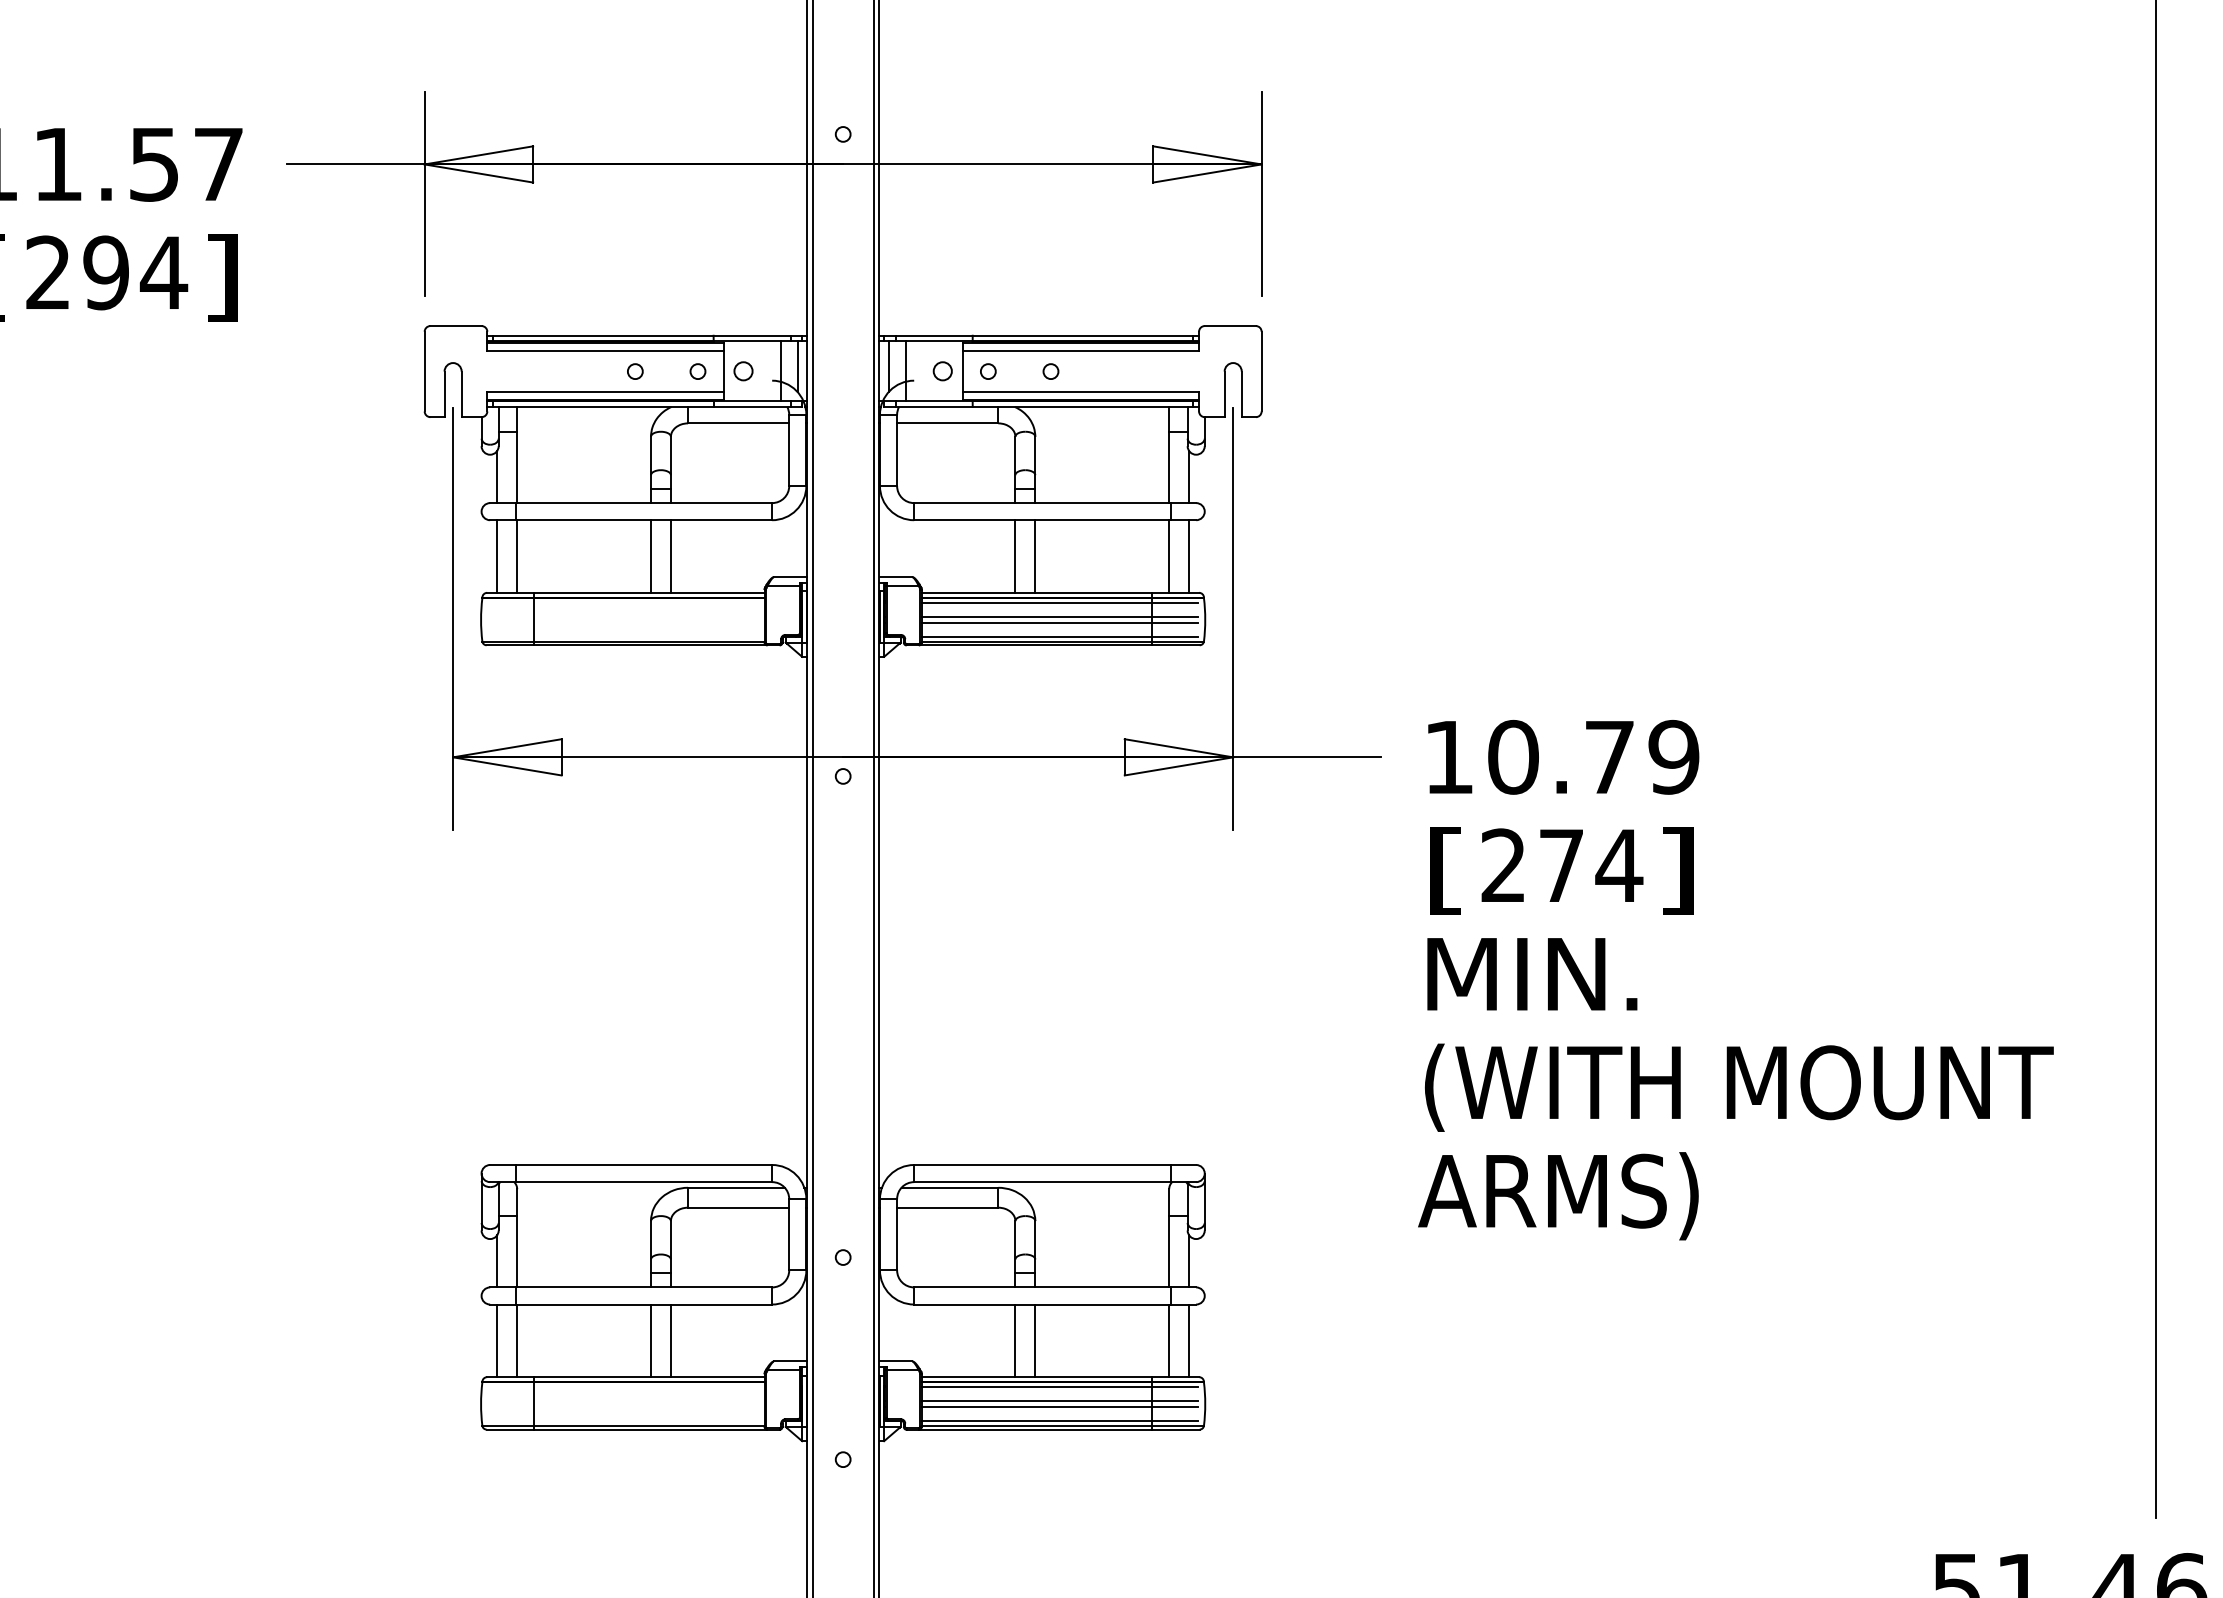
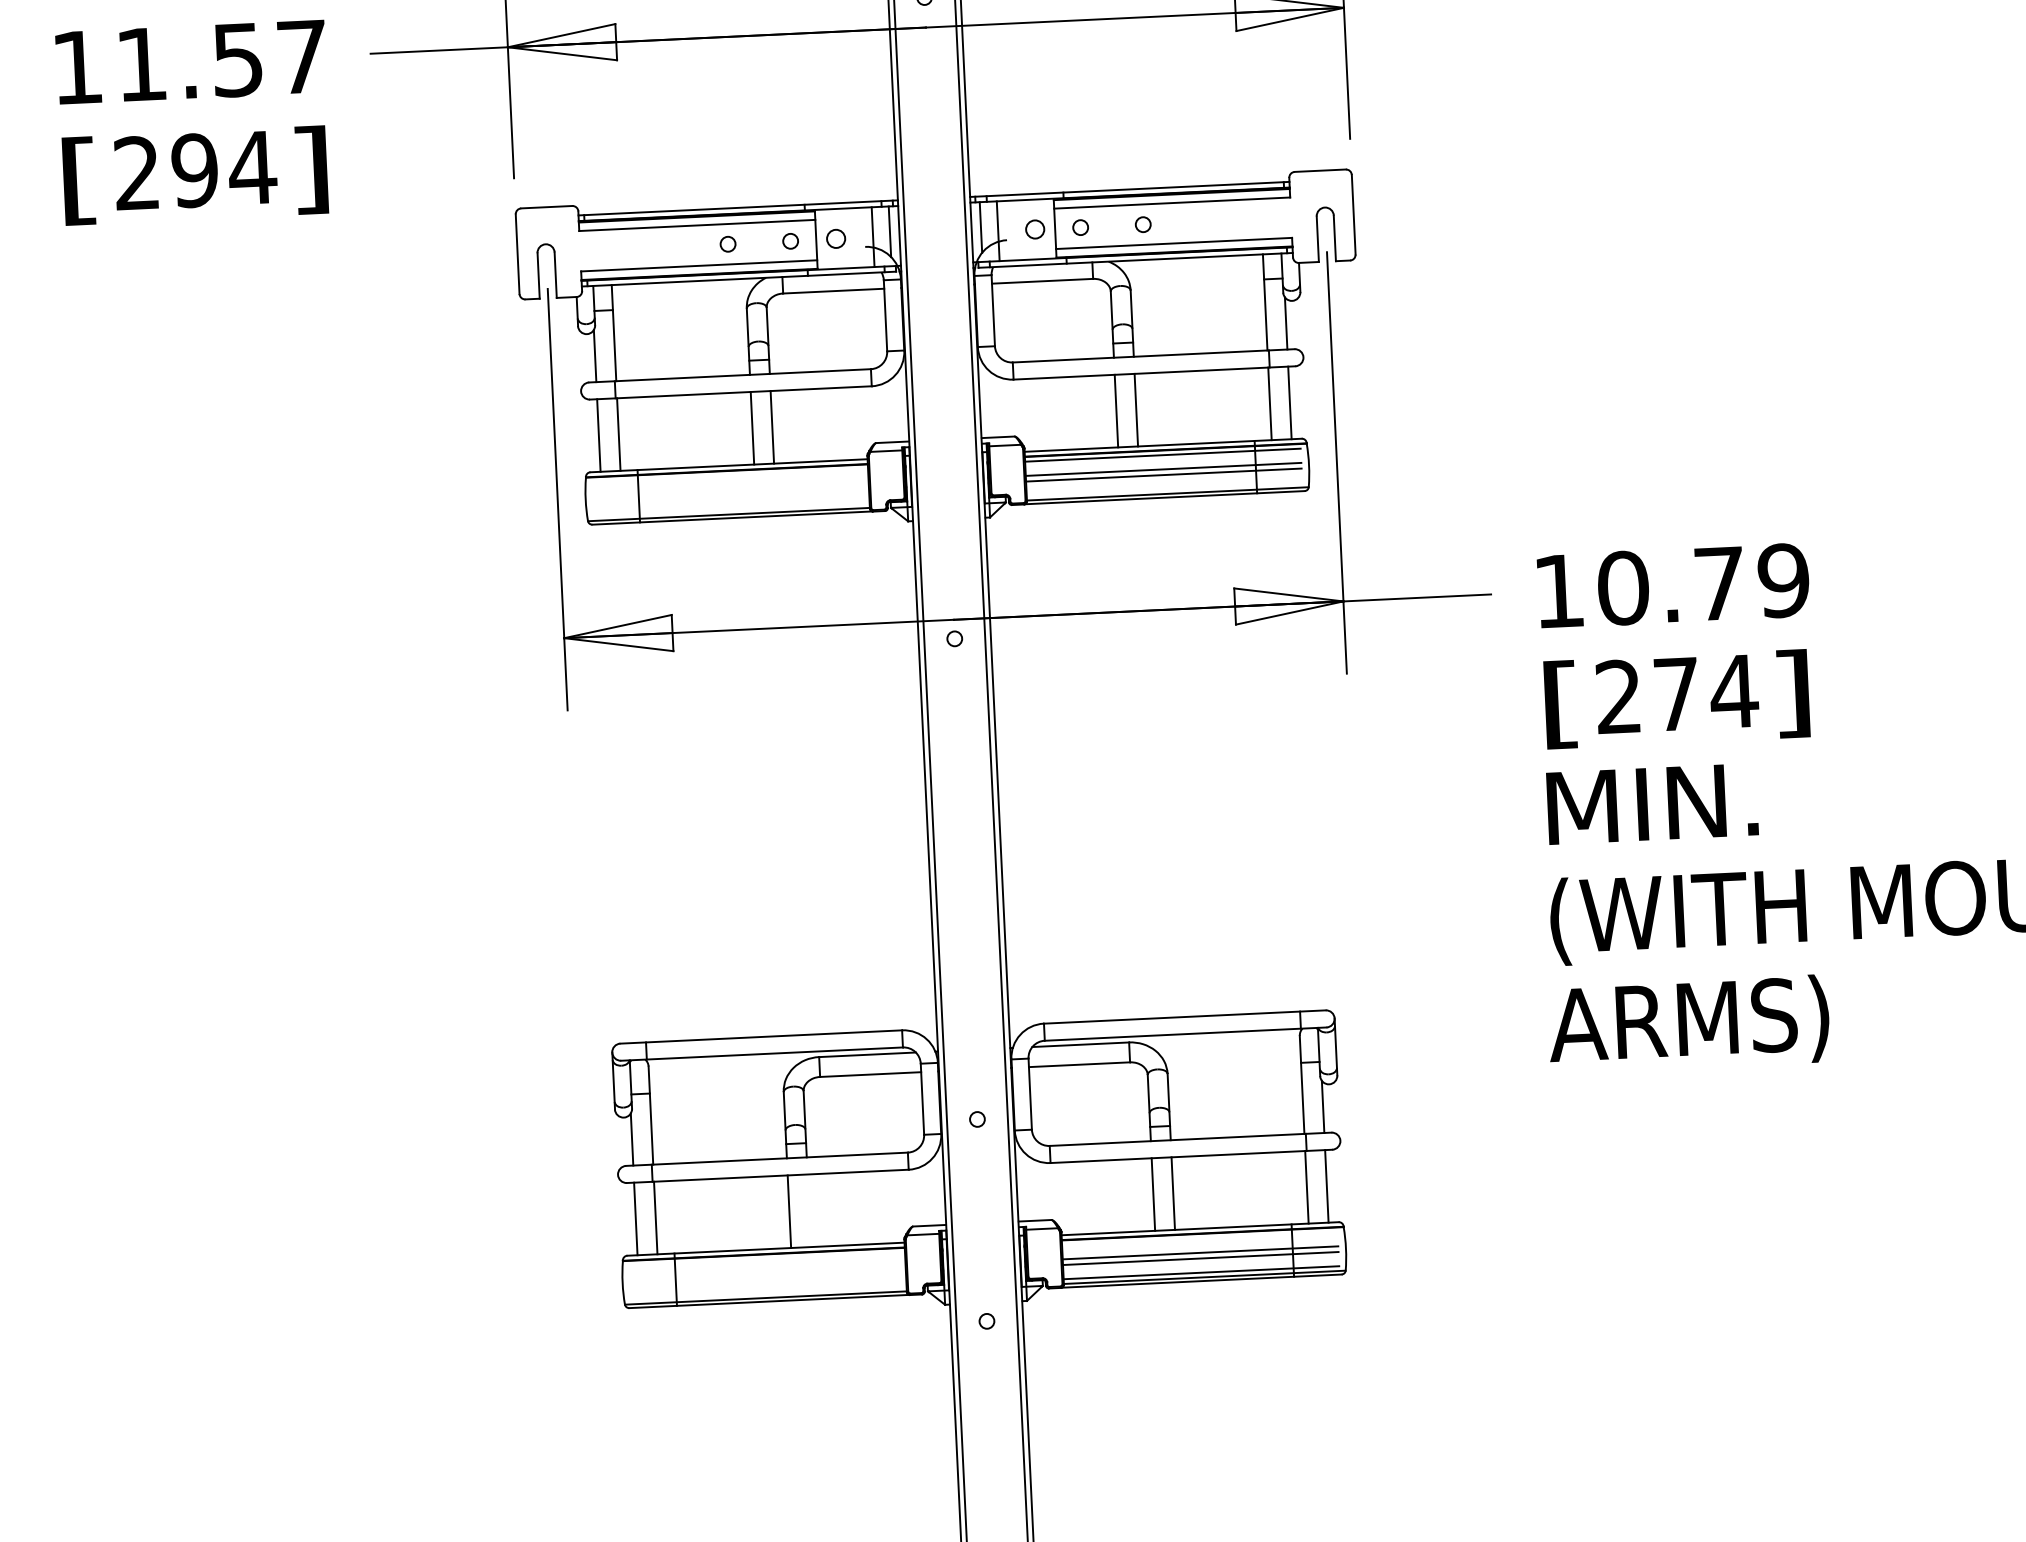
line: (1059, 636) -> (1164, 488), removed
line: (670, 1340) -> (808, 1210), removed
line: (1059, 1387) -> (1199, 1239), removed

